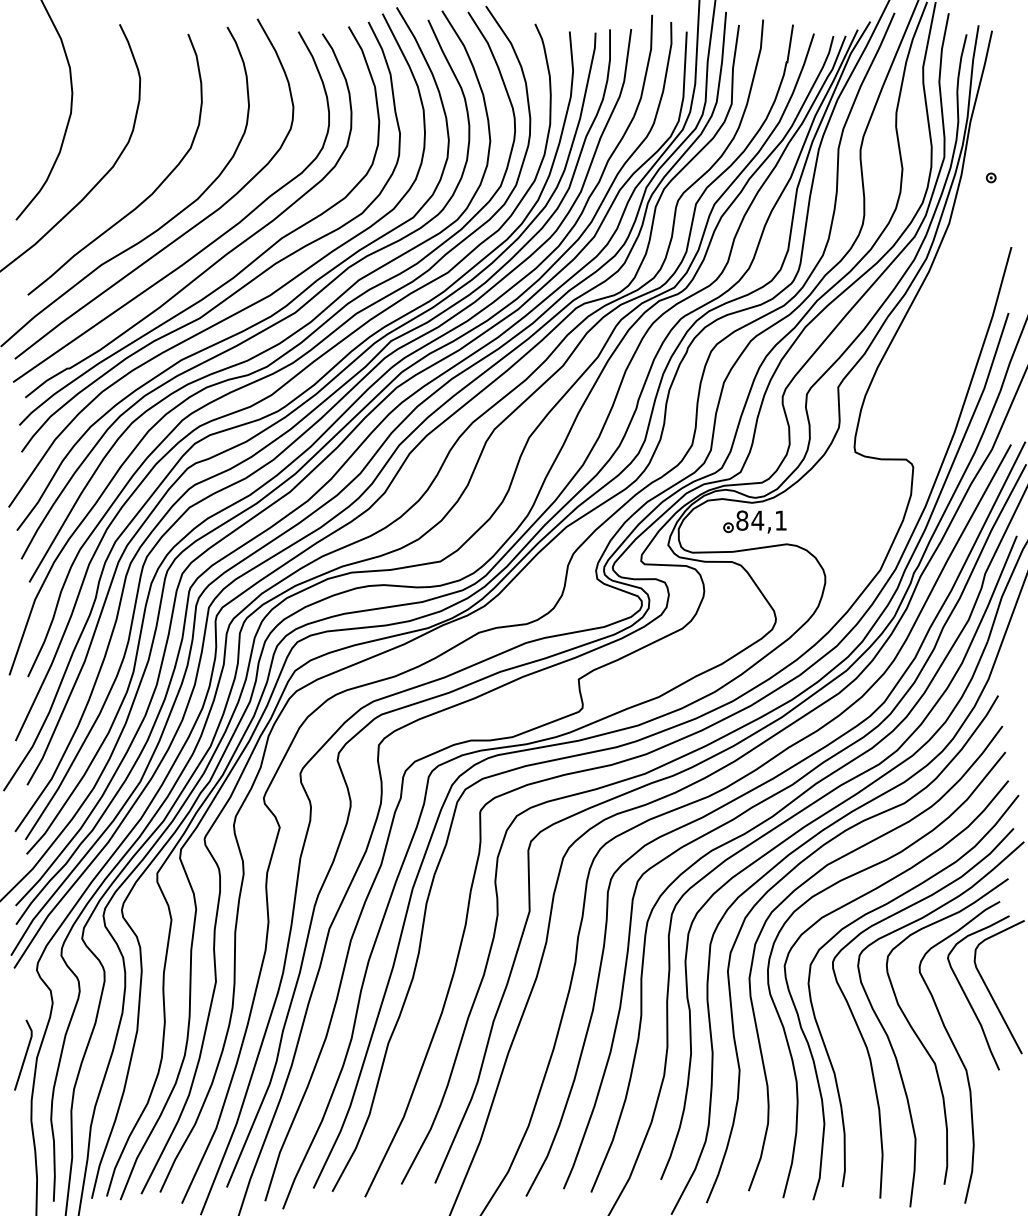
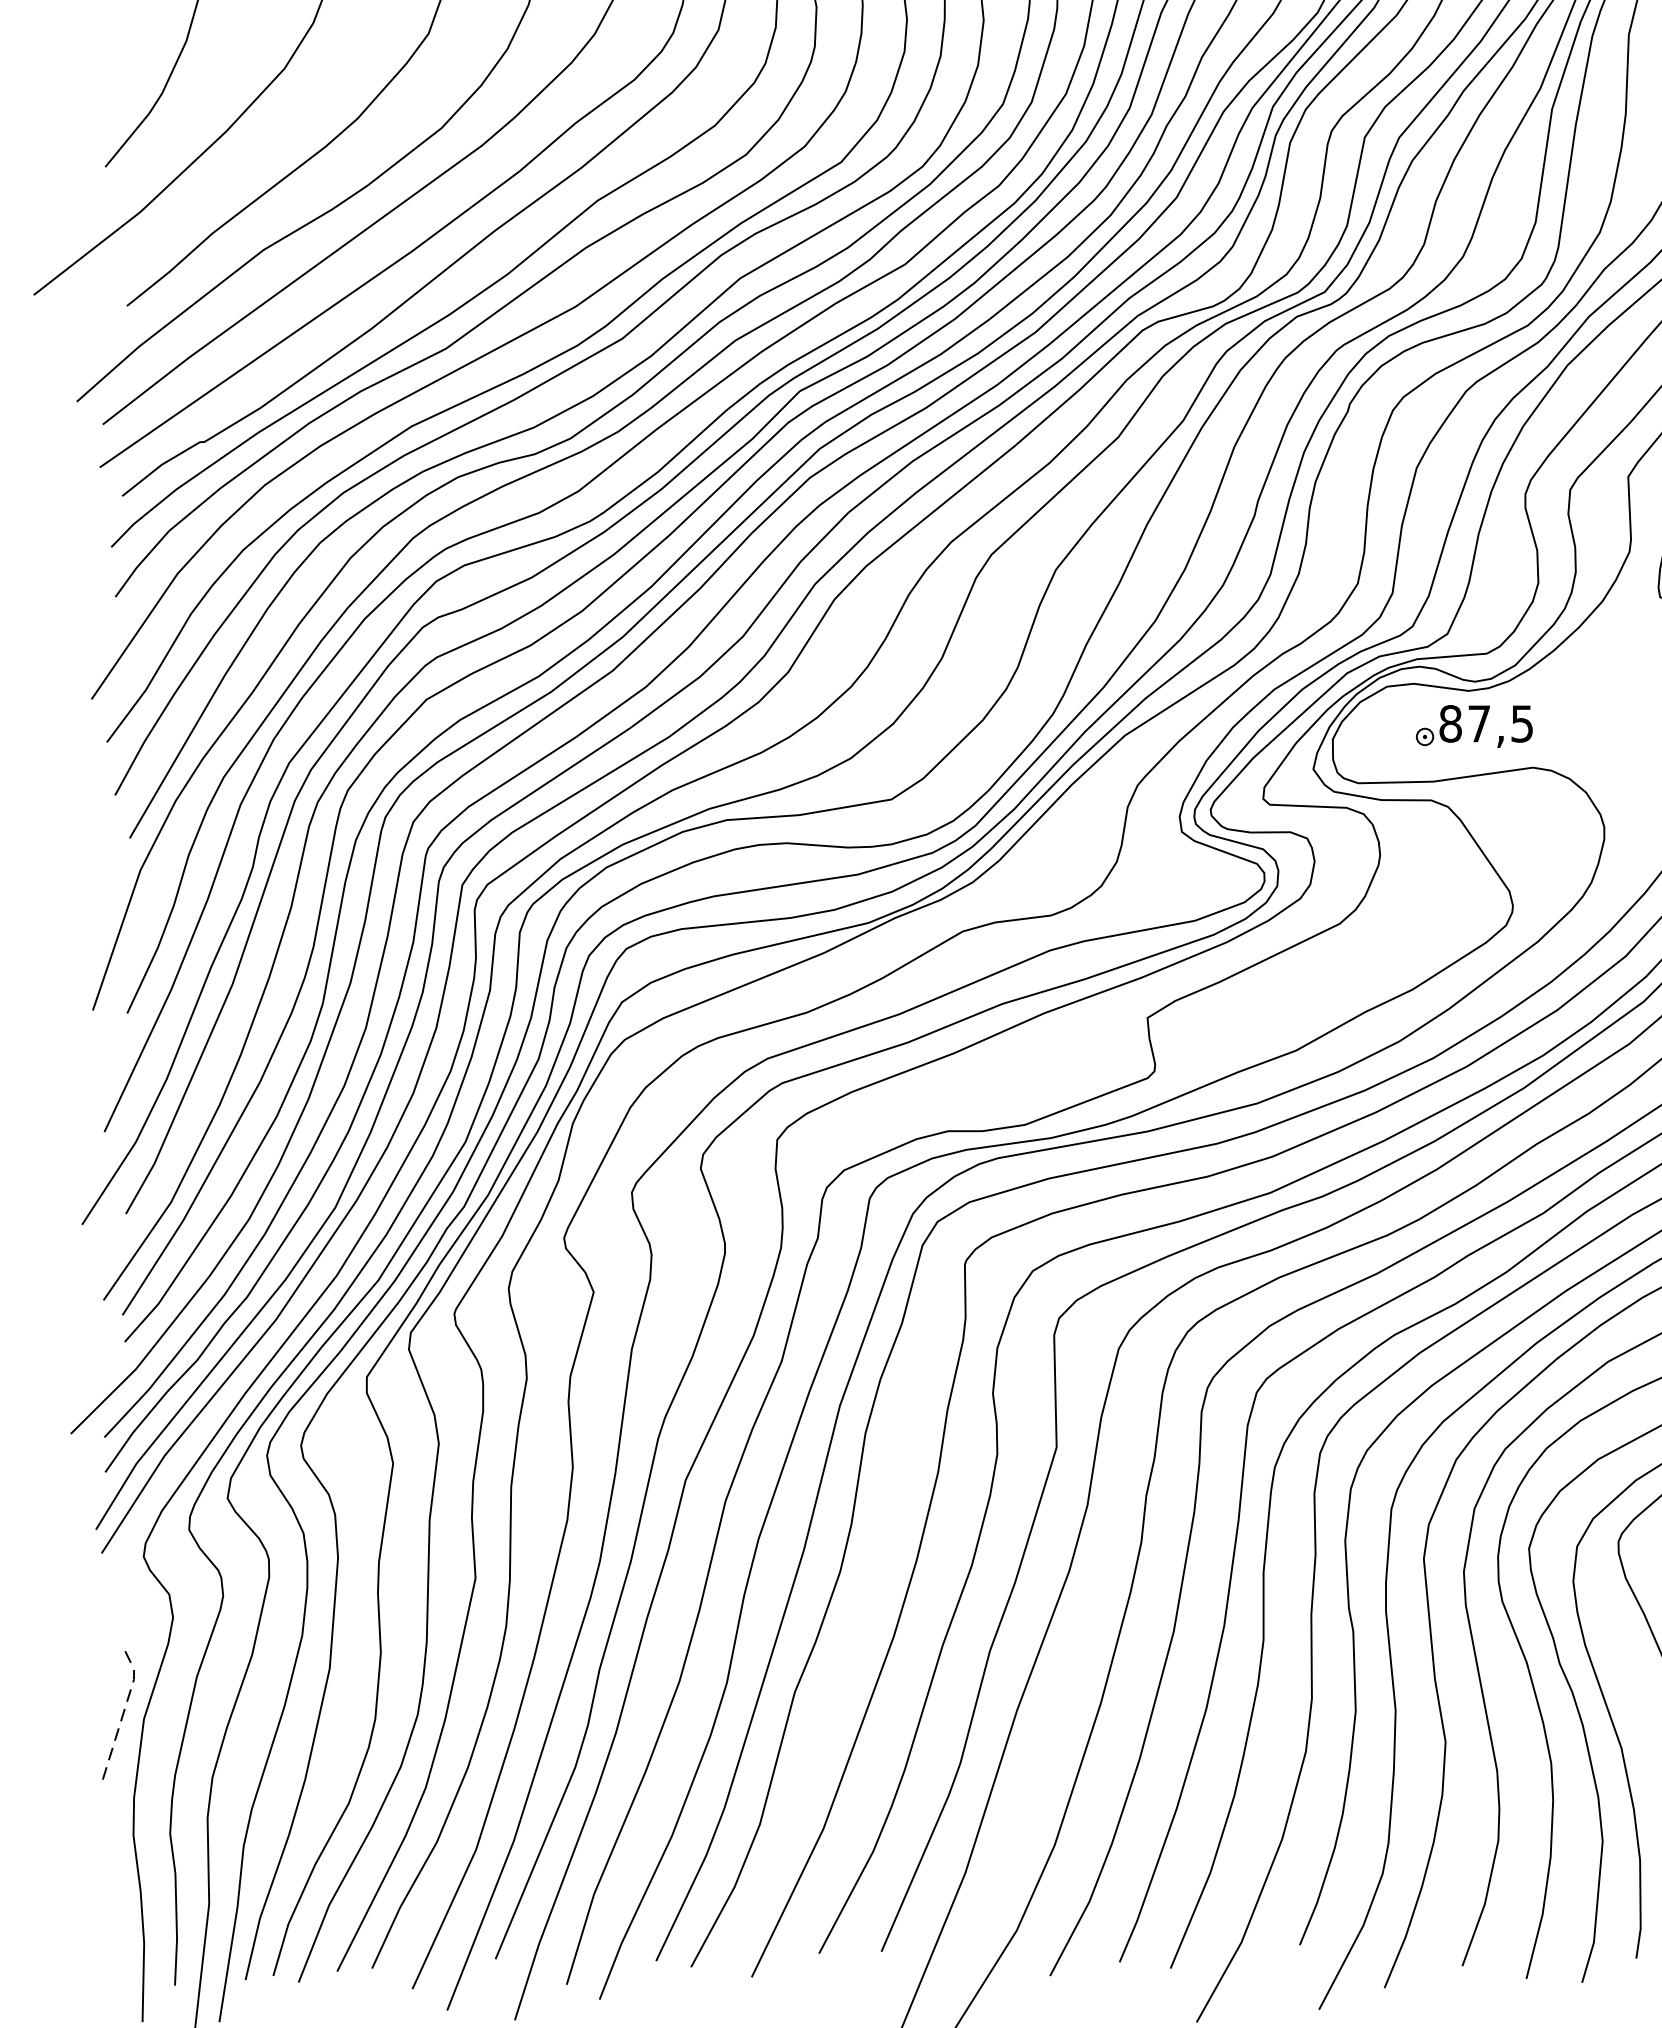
text: (768, 520) -> (1499, 723), 84,1 -> 87,5
line: (26, 1053) -> (124, 1711), solid -> dashed

